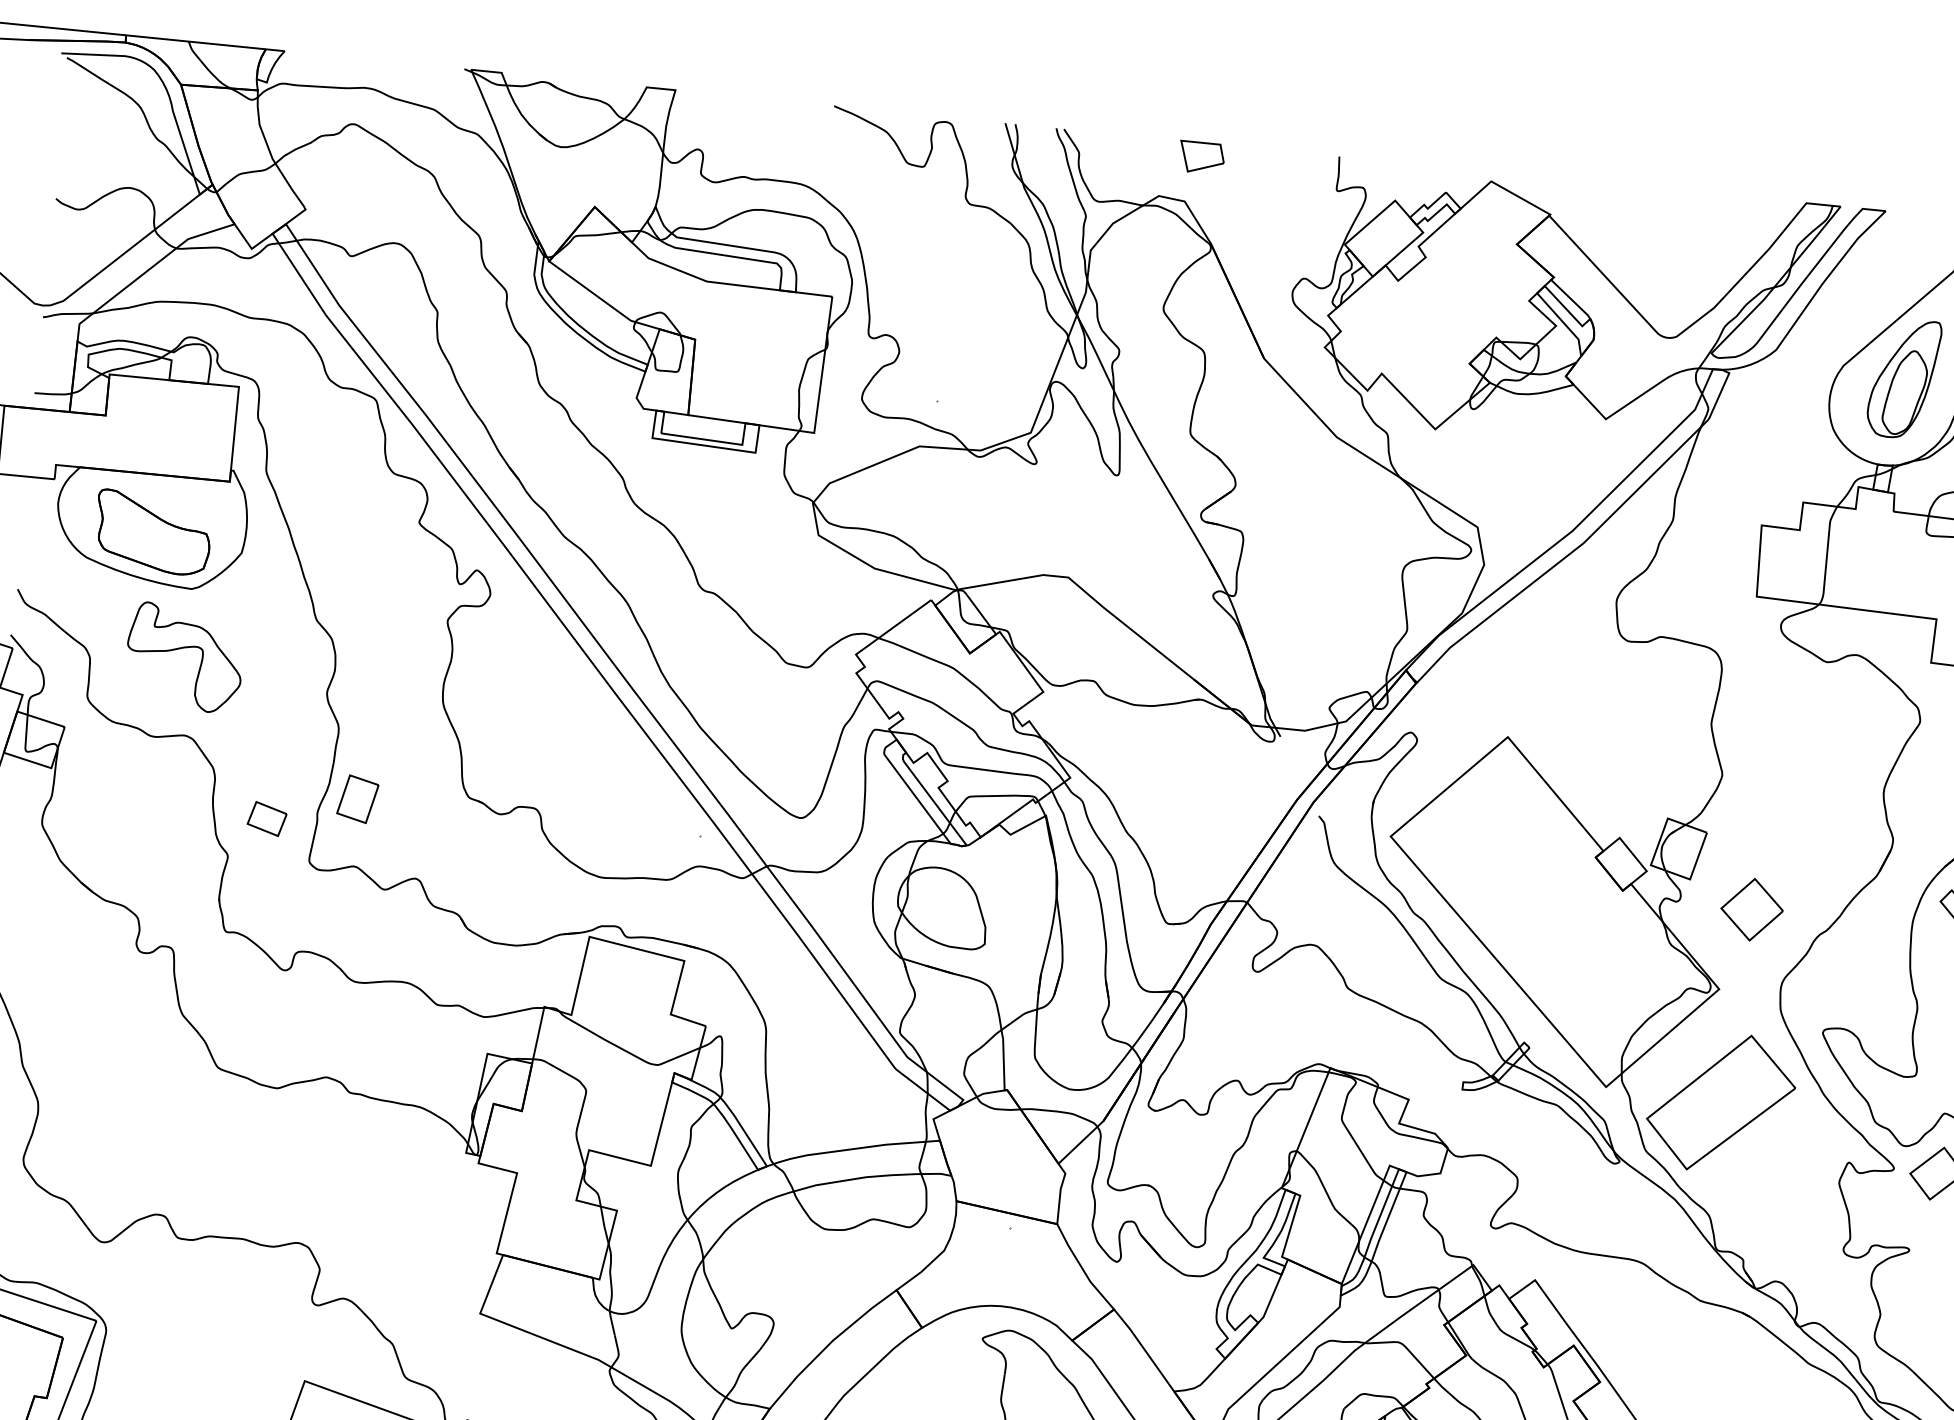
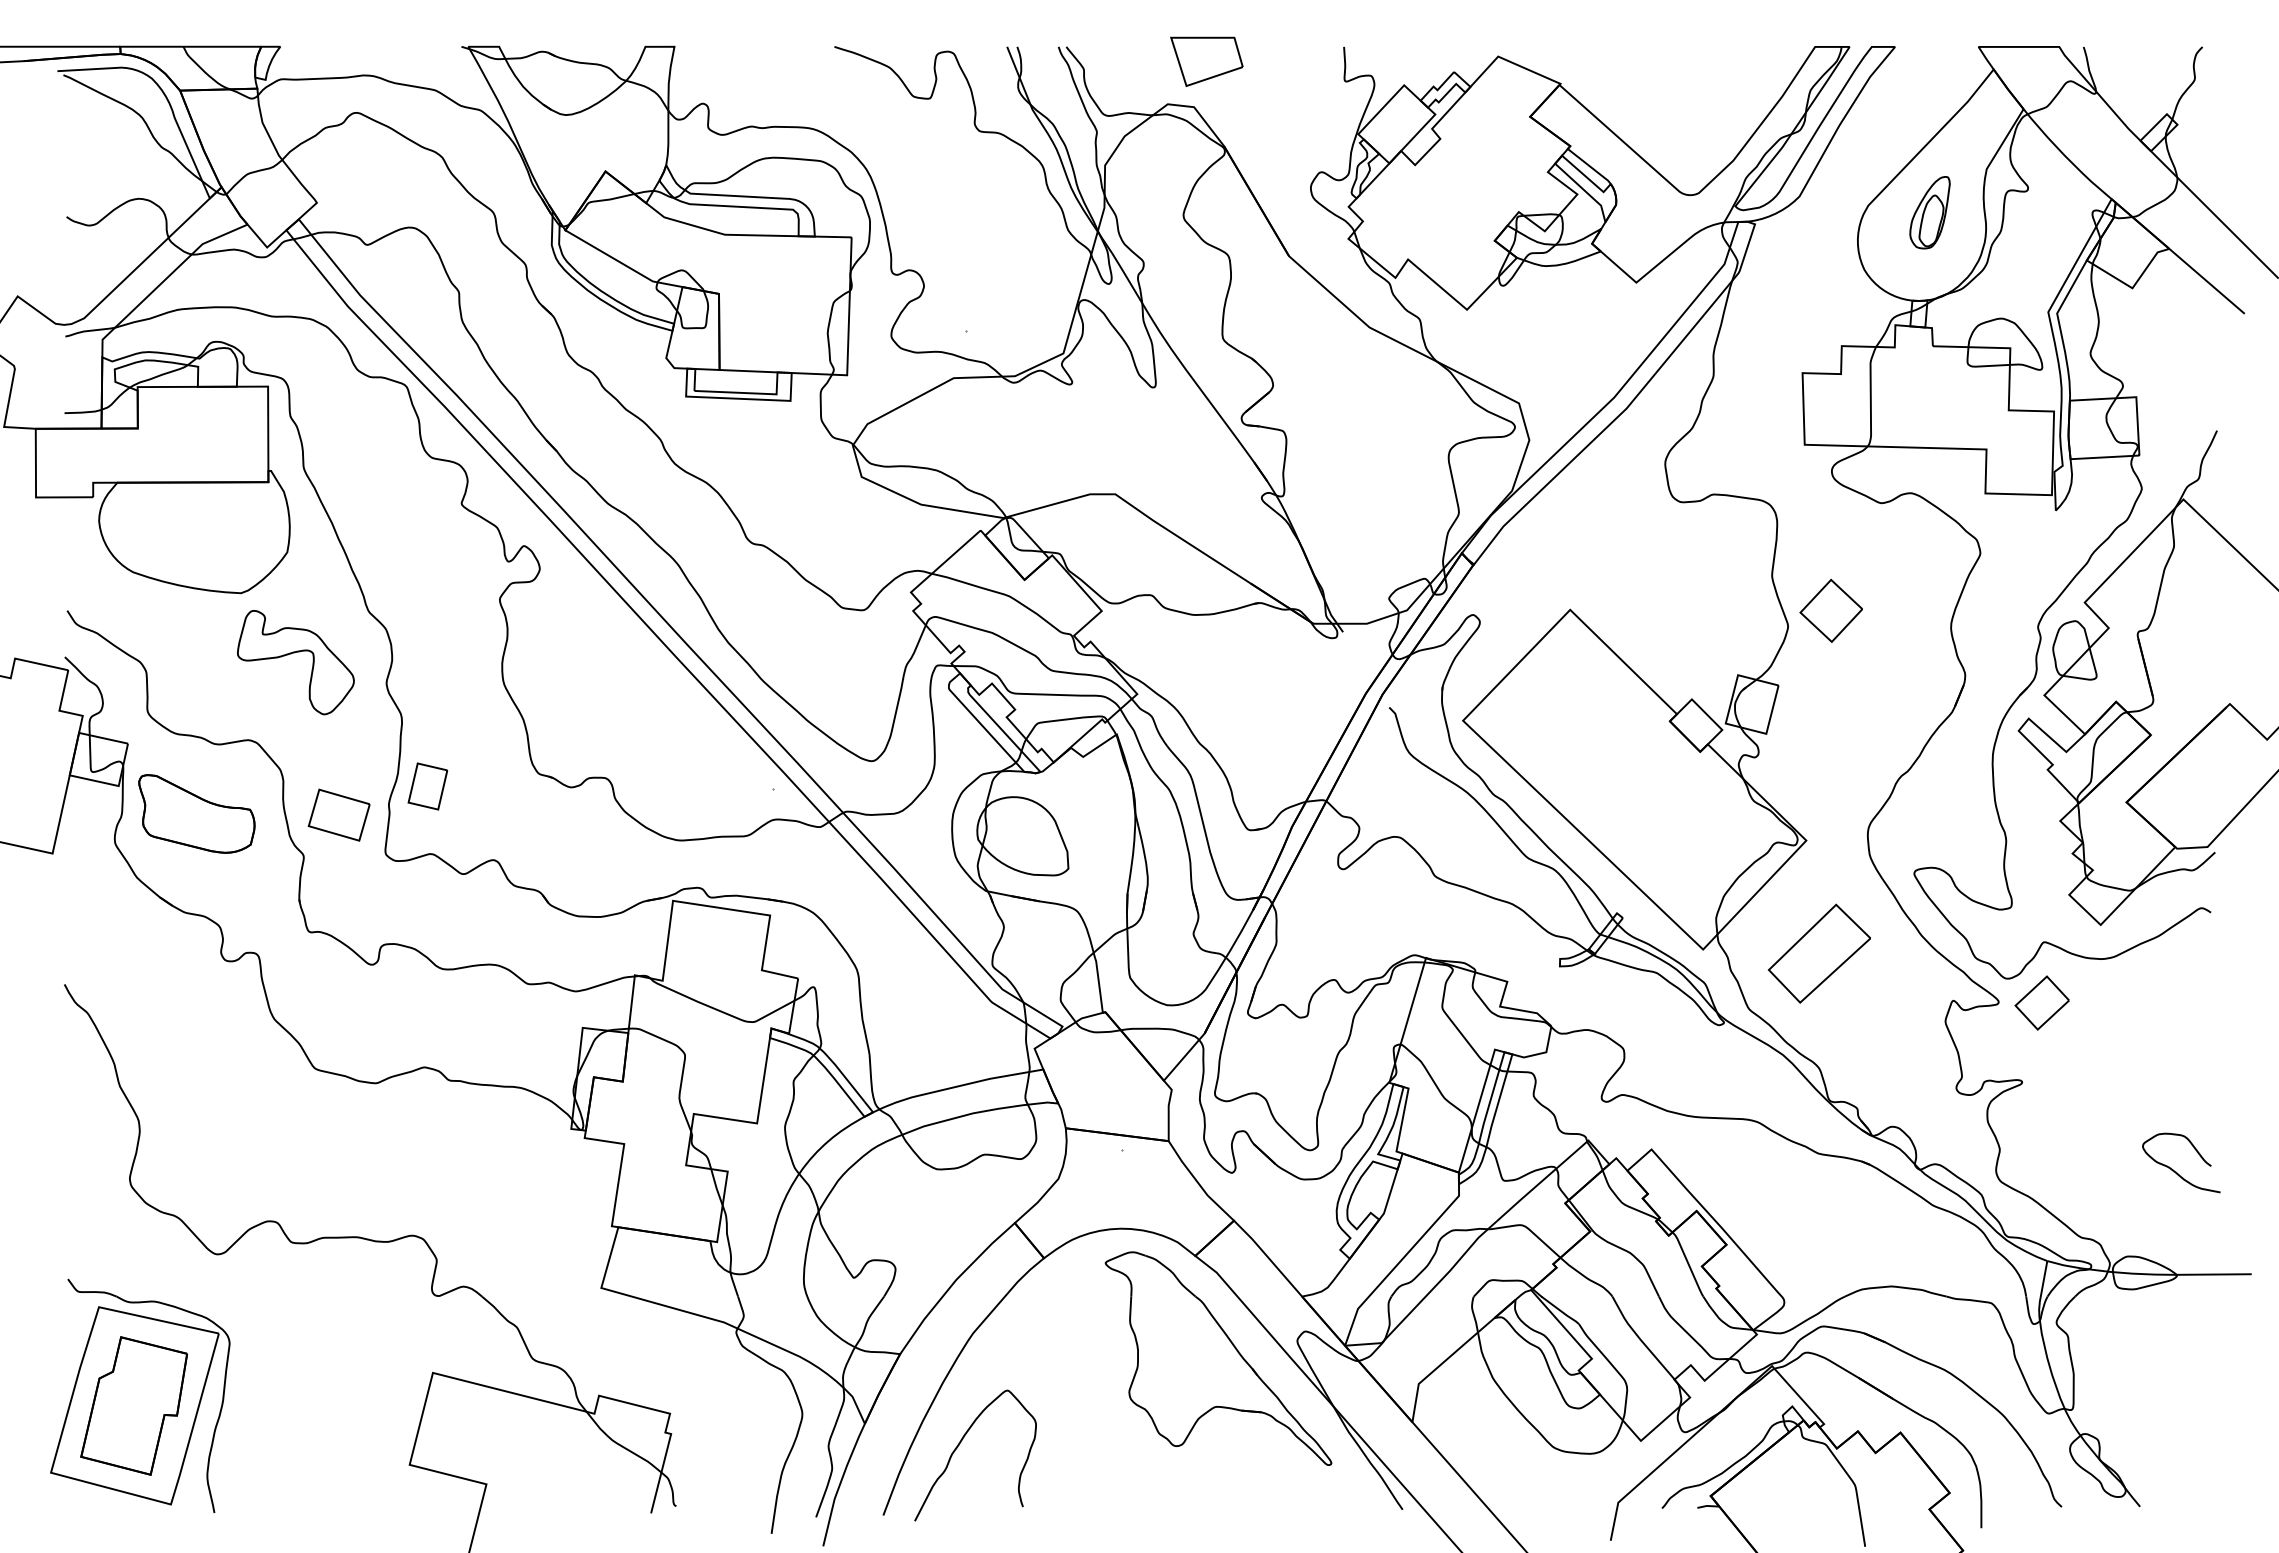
part: (1201, 157) -> (1206, 61), size x1.6
part: (1903, 378) -> (1929, 212), size x0.6
part: (152, 532) -> (196, 813), moved
part: (181, 649) -> (291, 654), moved
part: (267, 819) -> (339, 815), size x1.6
part: (1751, 909) -> (1830, 610), moved
part: (1721, 1102) -> (1819, 953), size x0.7

